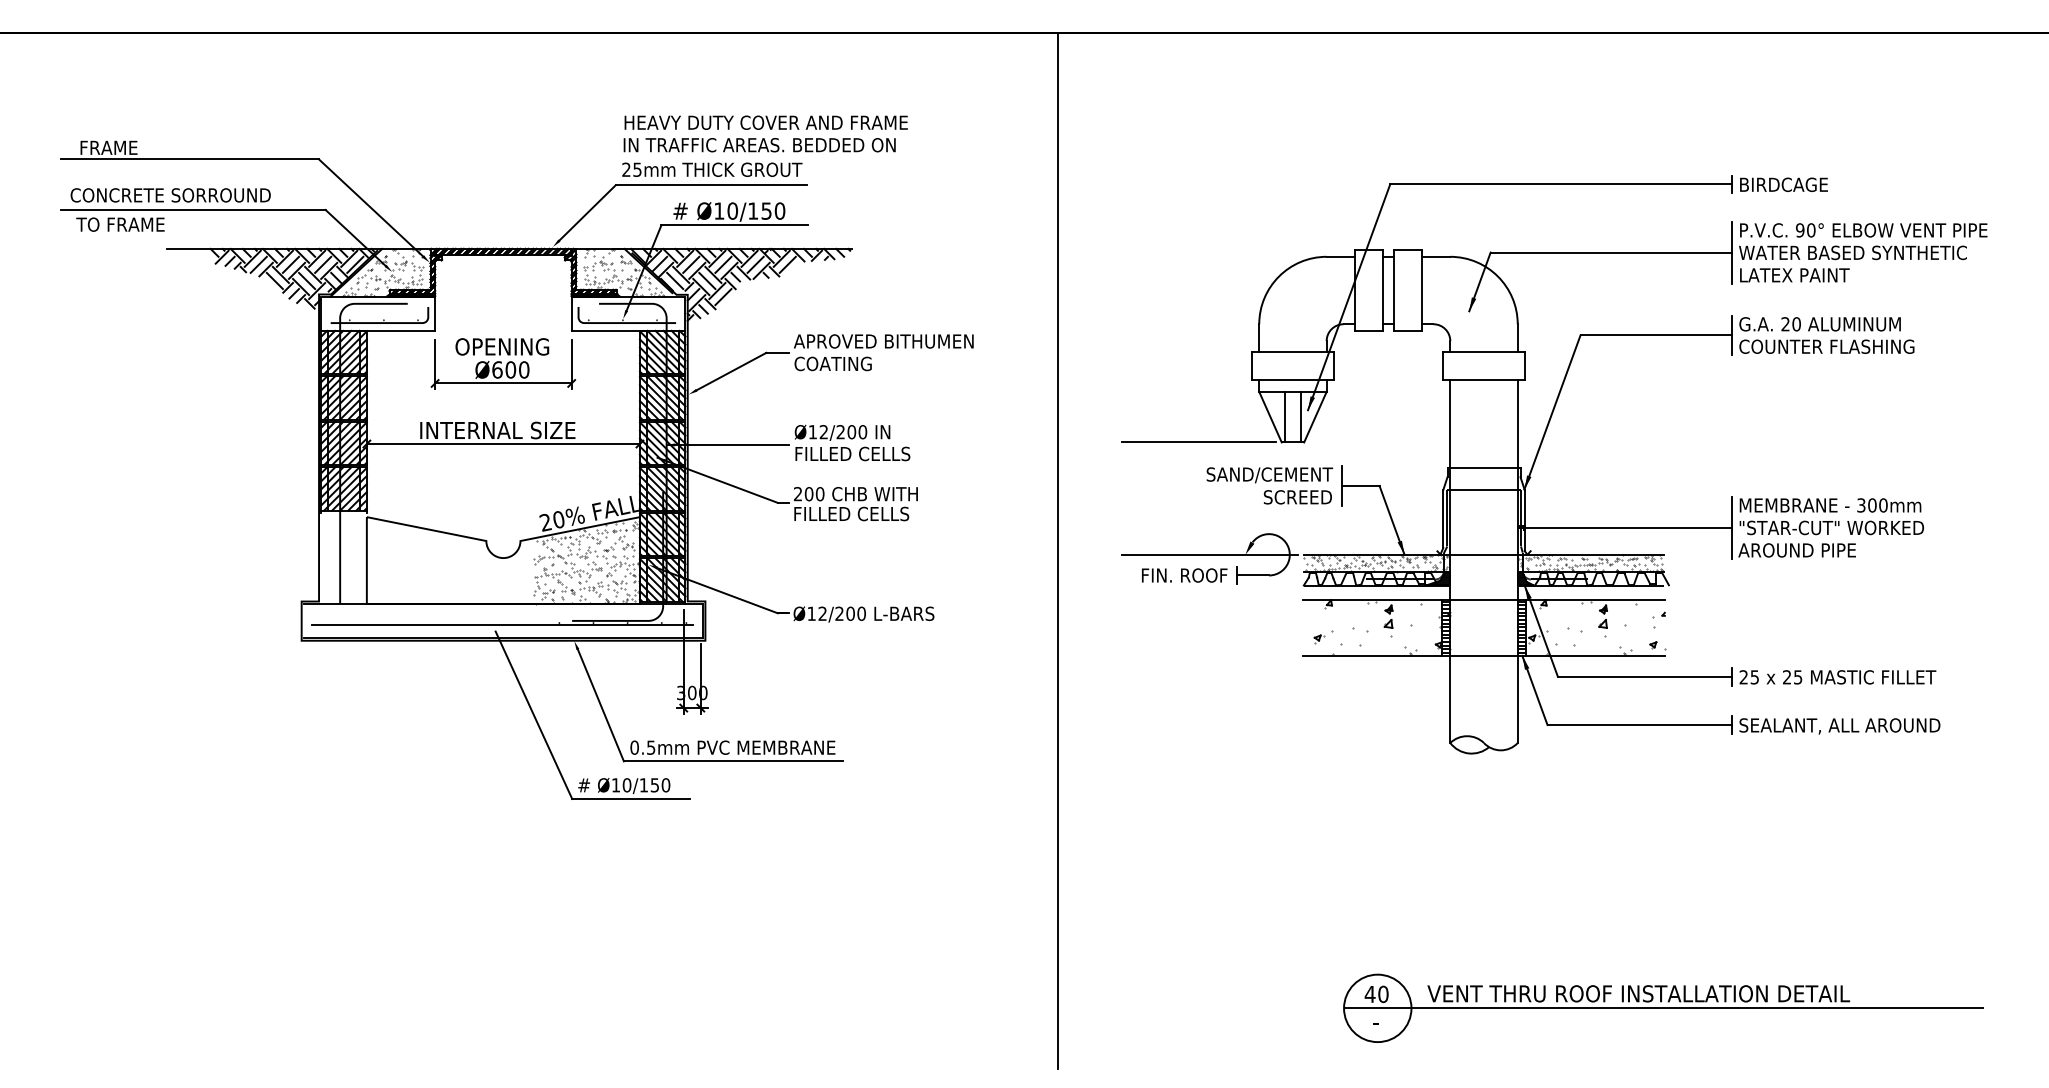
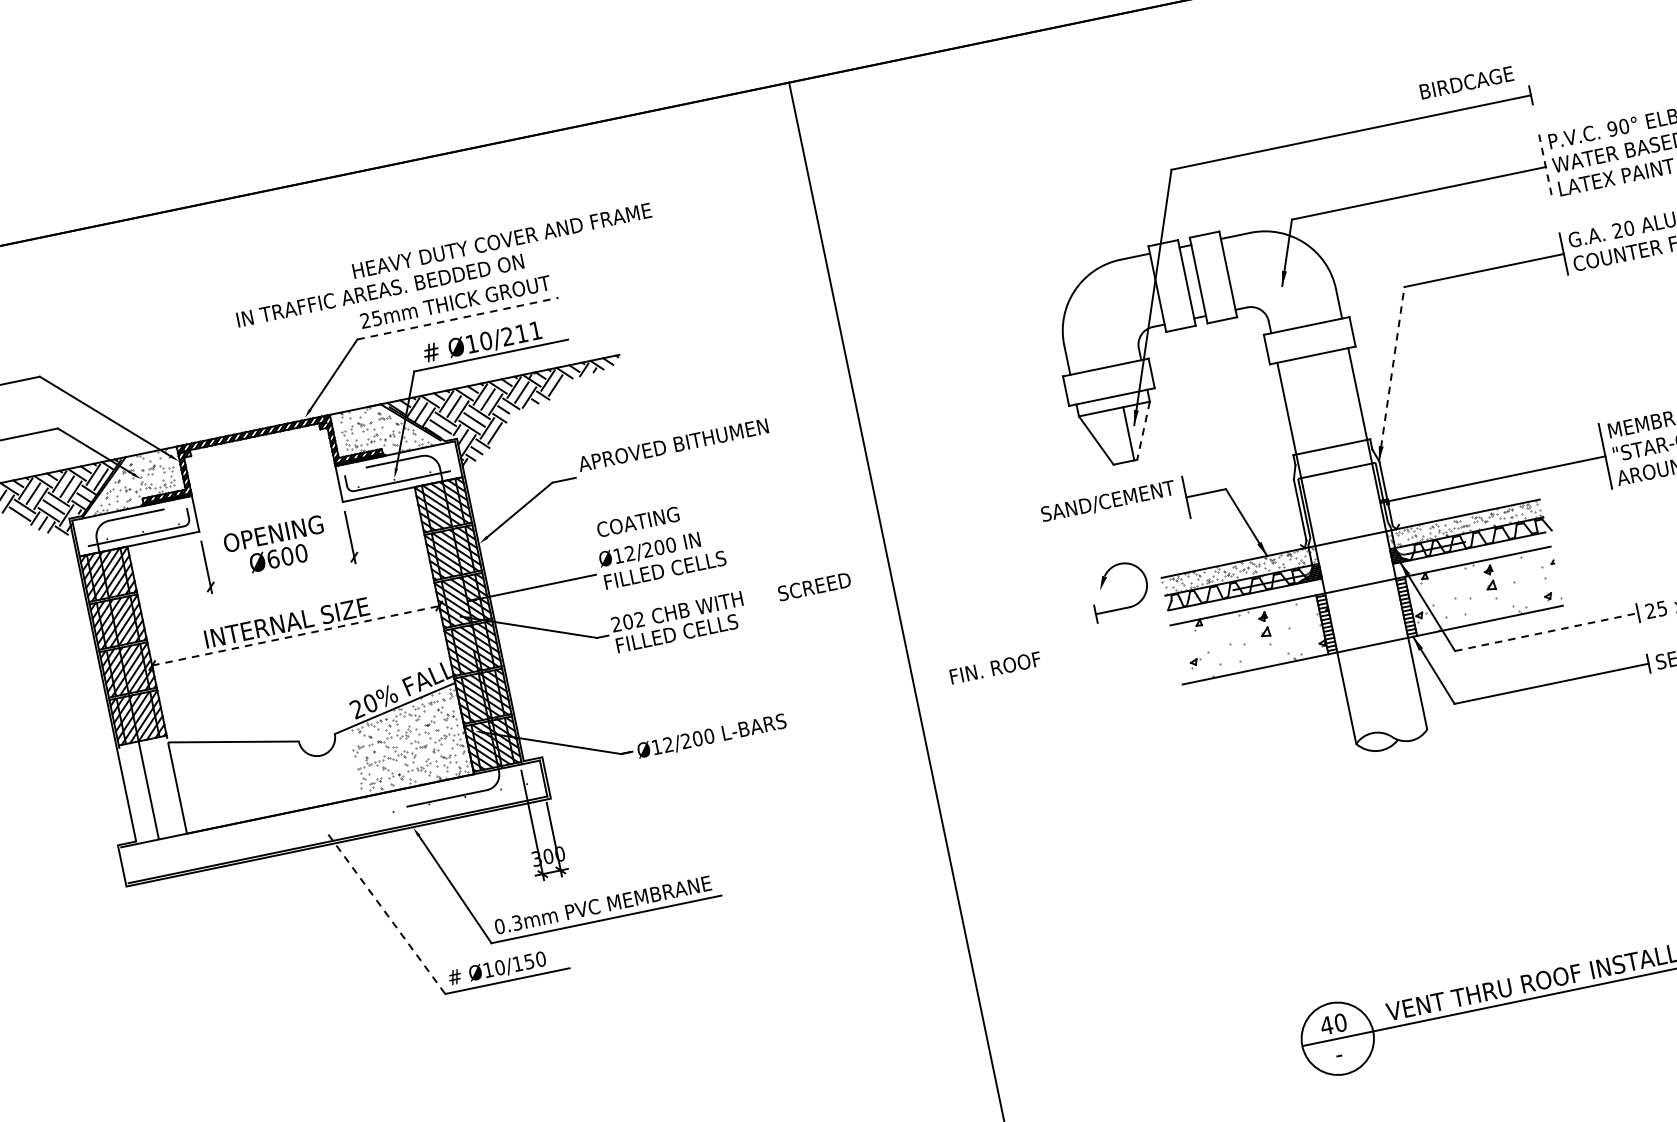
text: (759, 145) -> (380, 291), moved
text: (1783, 184) -> (1466, 82), moved
line: (711, 185) -> (458, 318), solid -> dashed
text: (766, 210) -> (521, 333), Ø10/150 -> Ø10/211
line: (1732, 252) -> (1546, 166), solid -> dashed
text: (832, 363) -> (637, 521), moved
line: (503, 383) -> (282, 572), removed
line: (1552, 412) -> (1391, 374), solid -> dashed
line: (1284, 416) -> (1110, 436), removed
line: (1315, 417) -> (1143, 431), solid -> dashed
line: (1198, 442) -> (1026, 482), removed
line: (503, 444) -> (295, 636), solid -> dashed
text: (819, 494) -> (639, 620), 200 -> 202
text: (1297, 497) -> (814, 587), moved
line: (1210, 554) -> (1063, 598), removed
text: (1184, 575) -> (995, 667), moved
line: (502, 624) -> (334, 825), removed
line: (1645, 676) -> (1547, 631), solid -> dashed
line: (534, 715) -> (387, 914), solid -> dashed
text: (651, 747) -> (517, 922), 0.5mm -> 0.3mm

